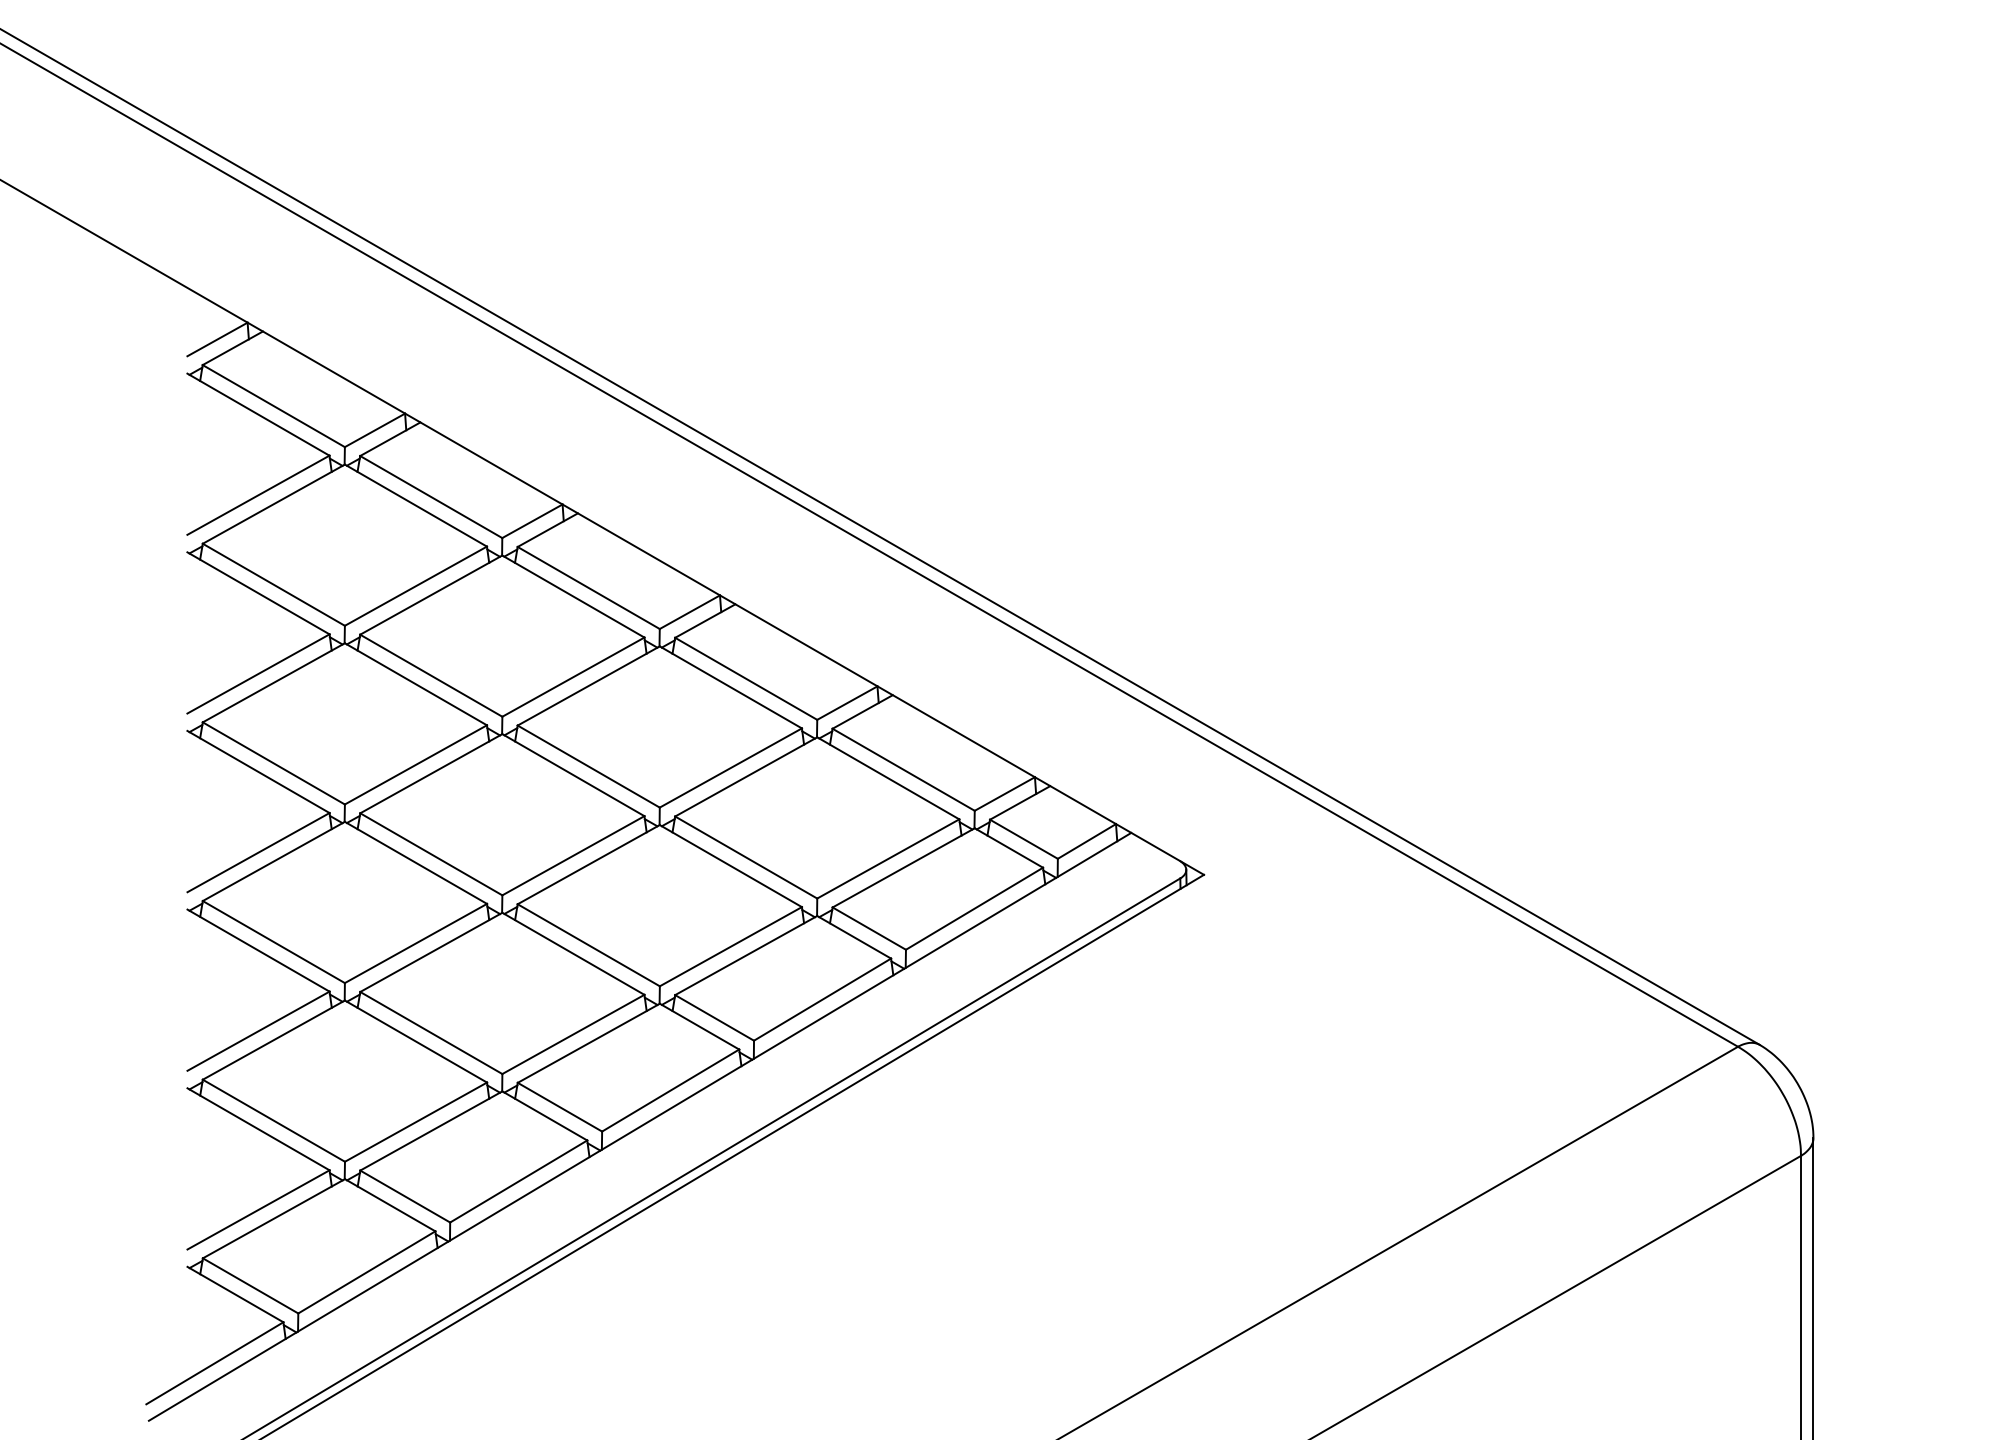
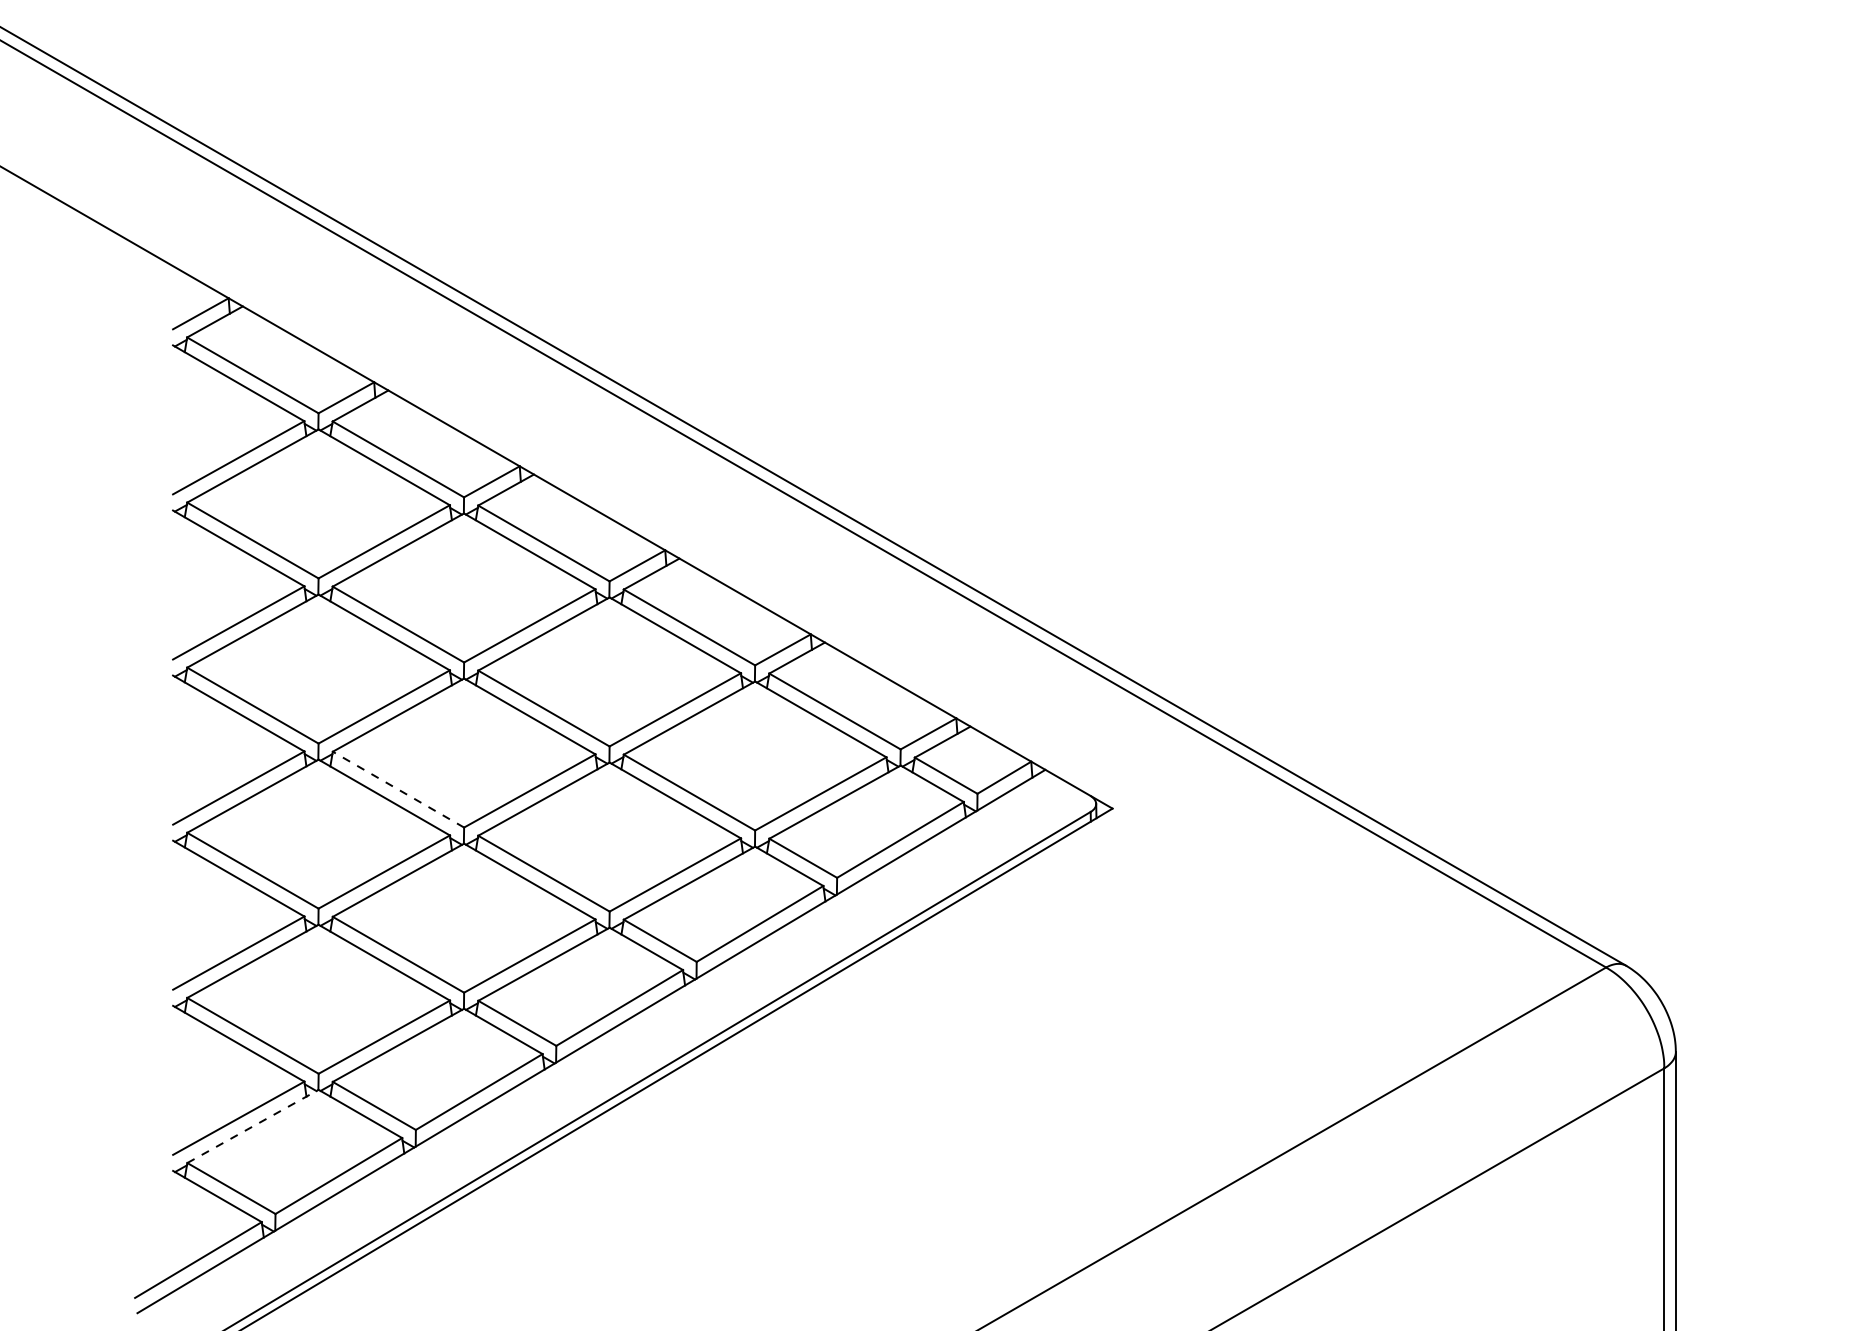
line: (431, 854) -> (398, 789), solid -> dashed
line: (274, 1218) -> (253, 1126), solid -> dashed

